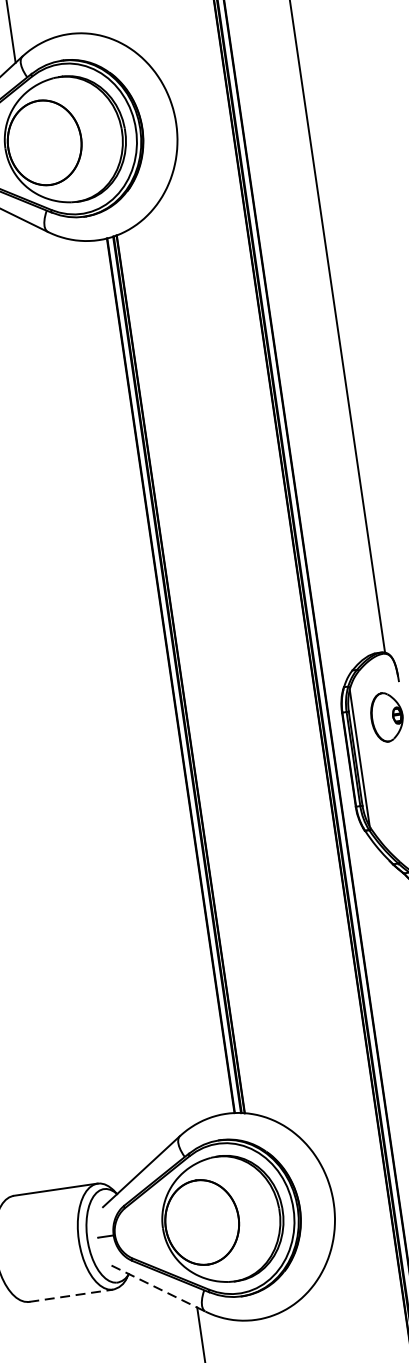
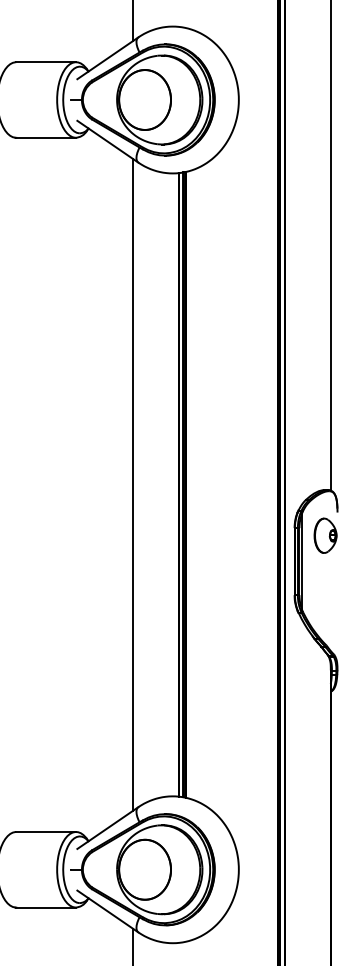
line: (105, 684) -> (132, 484), added
line: (158, 1288) -> (107, 911), dashed -> solid
line: (71, 1295) -> (46, 907), dashed -> solid

